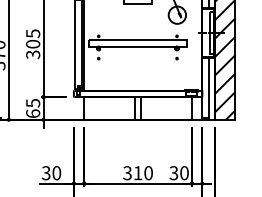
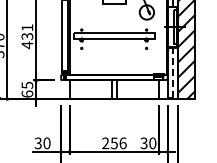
text: (33, 44) -> (27, 36), 305 -> 431
line: (209, 87) -> (173, 72), solid -> dashed
text: (138, 173) -> (114, 143), 310 -> 256

